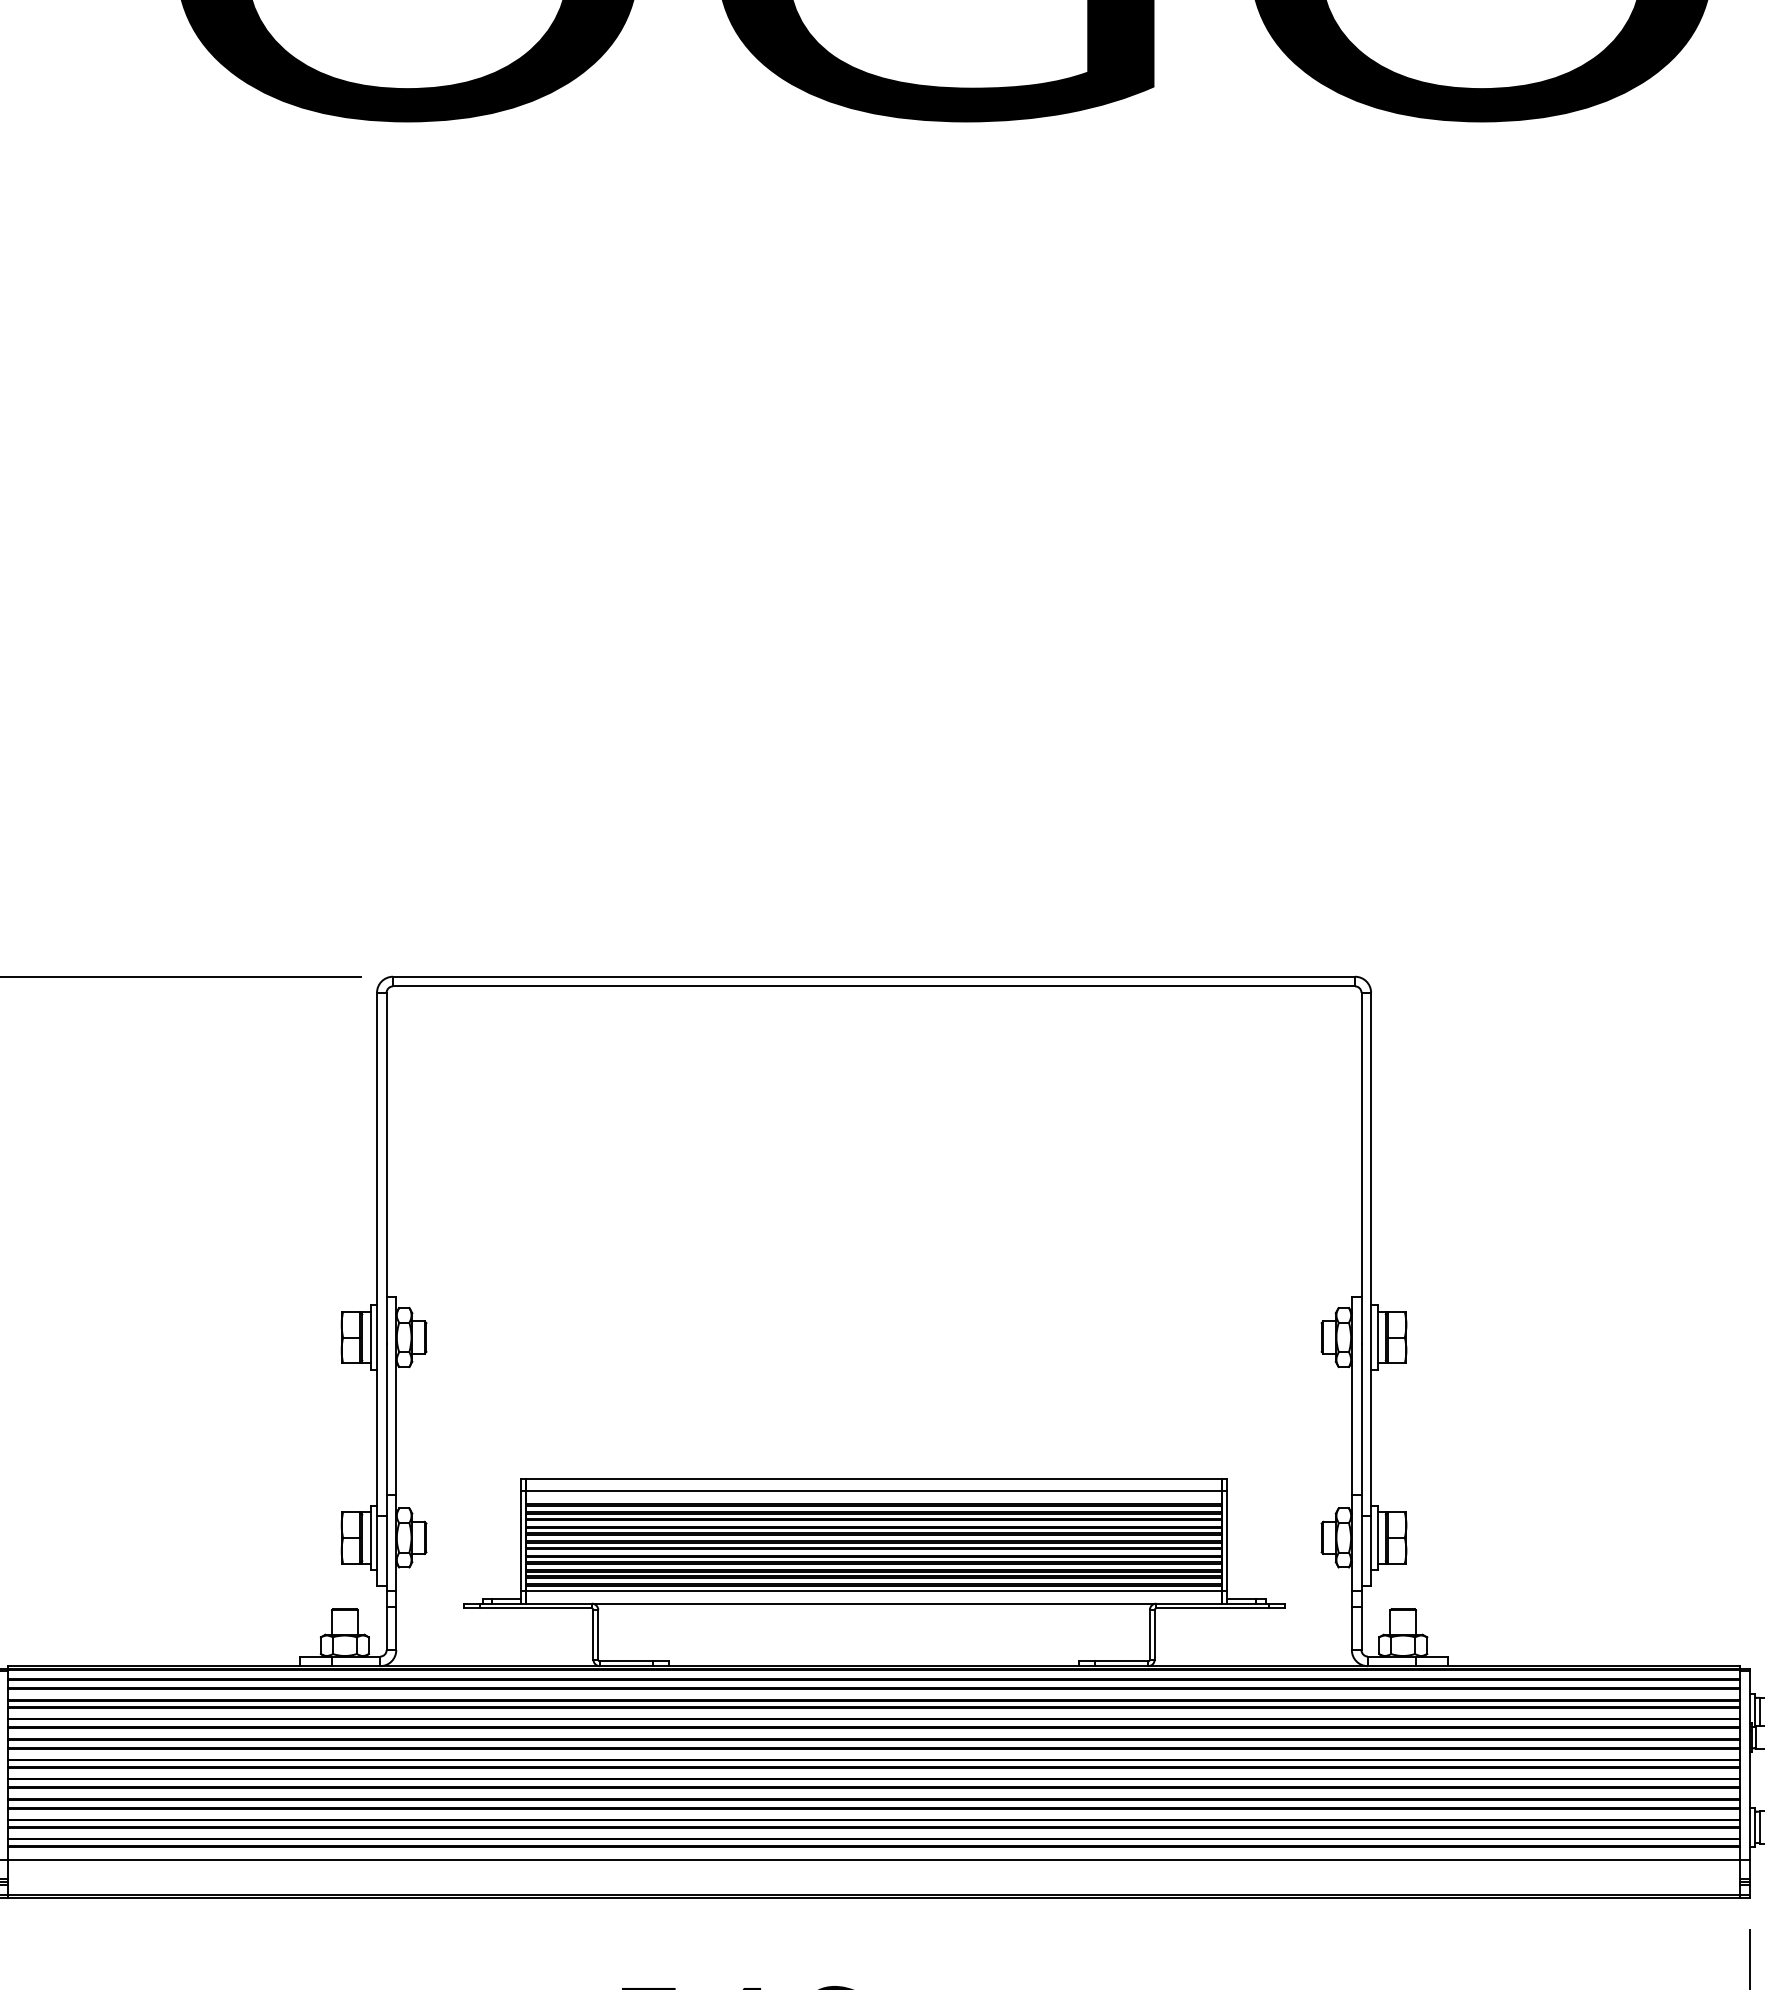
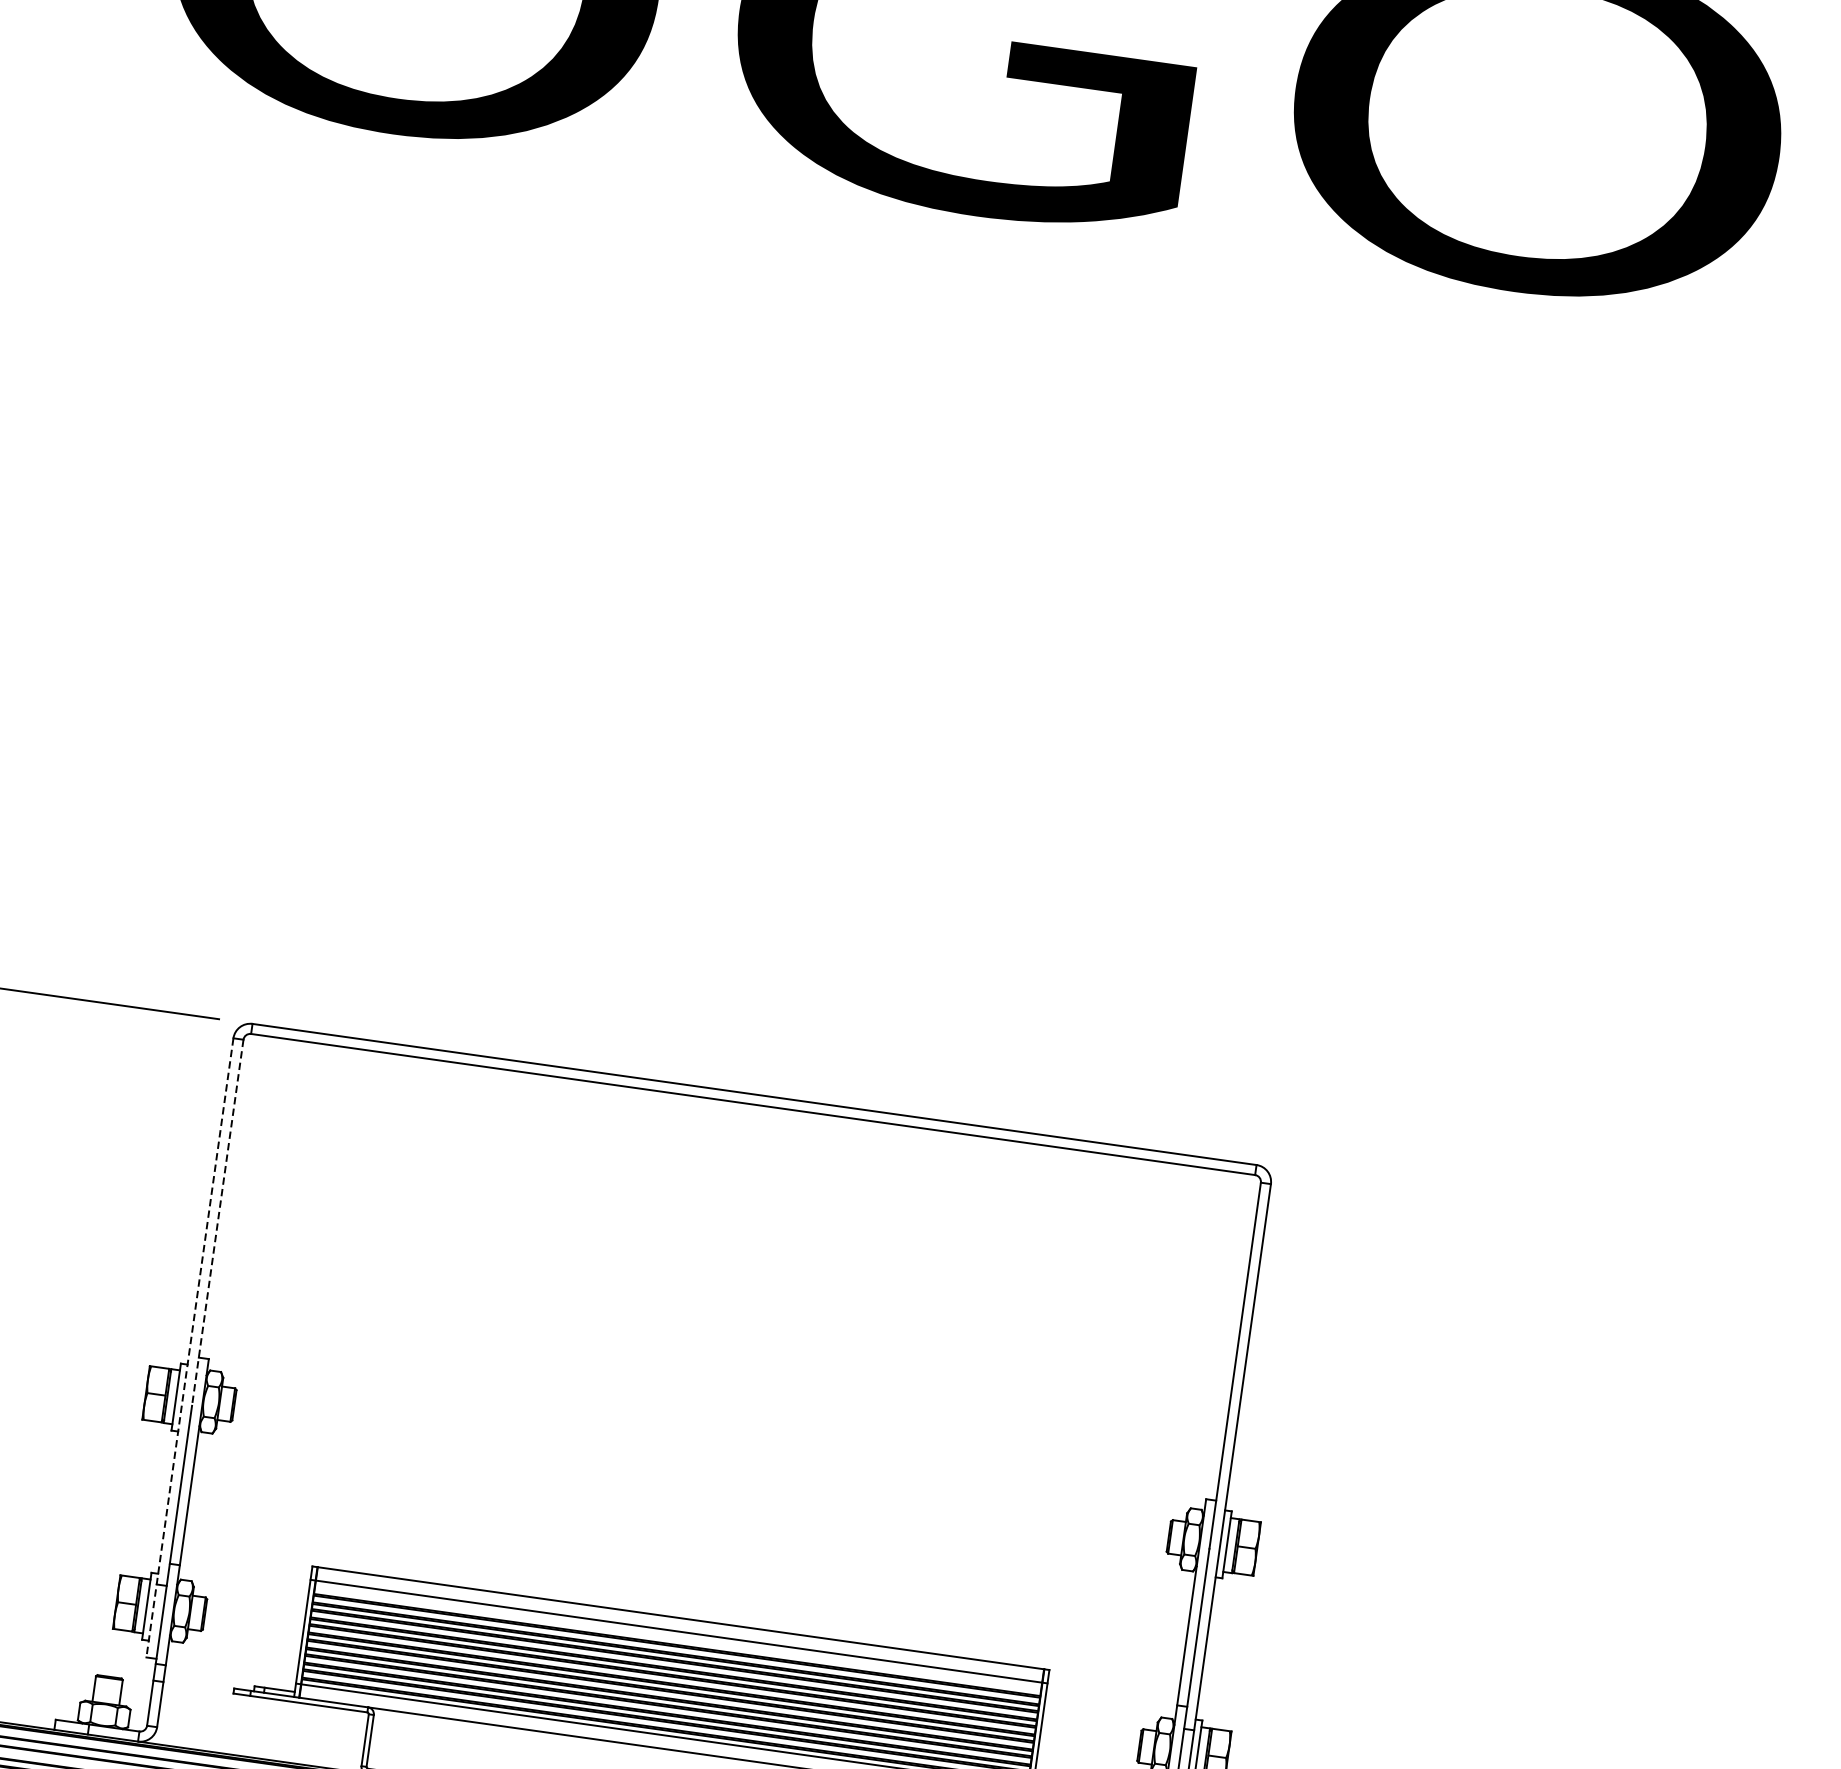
line: (386, 1168) -> (217, 1223), solid -> dashed
line: (377, 1289) -> (190, 1348), solid -> dashed

